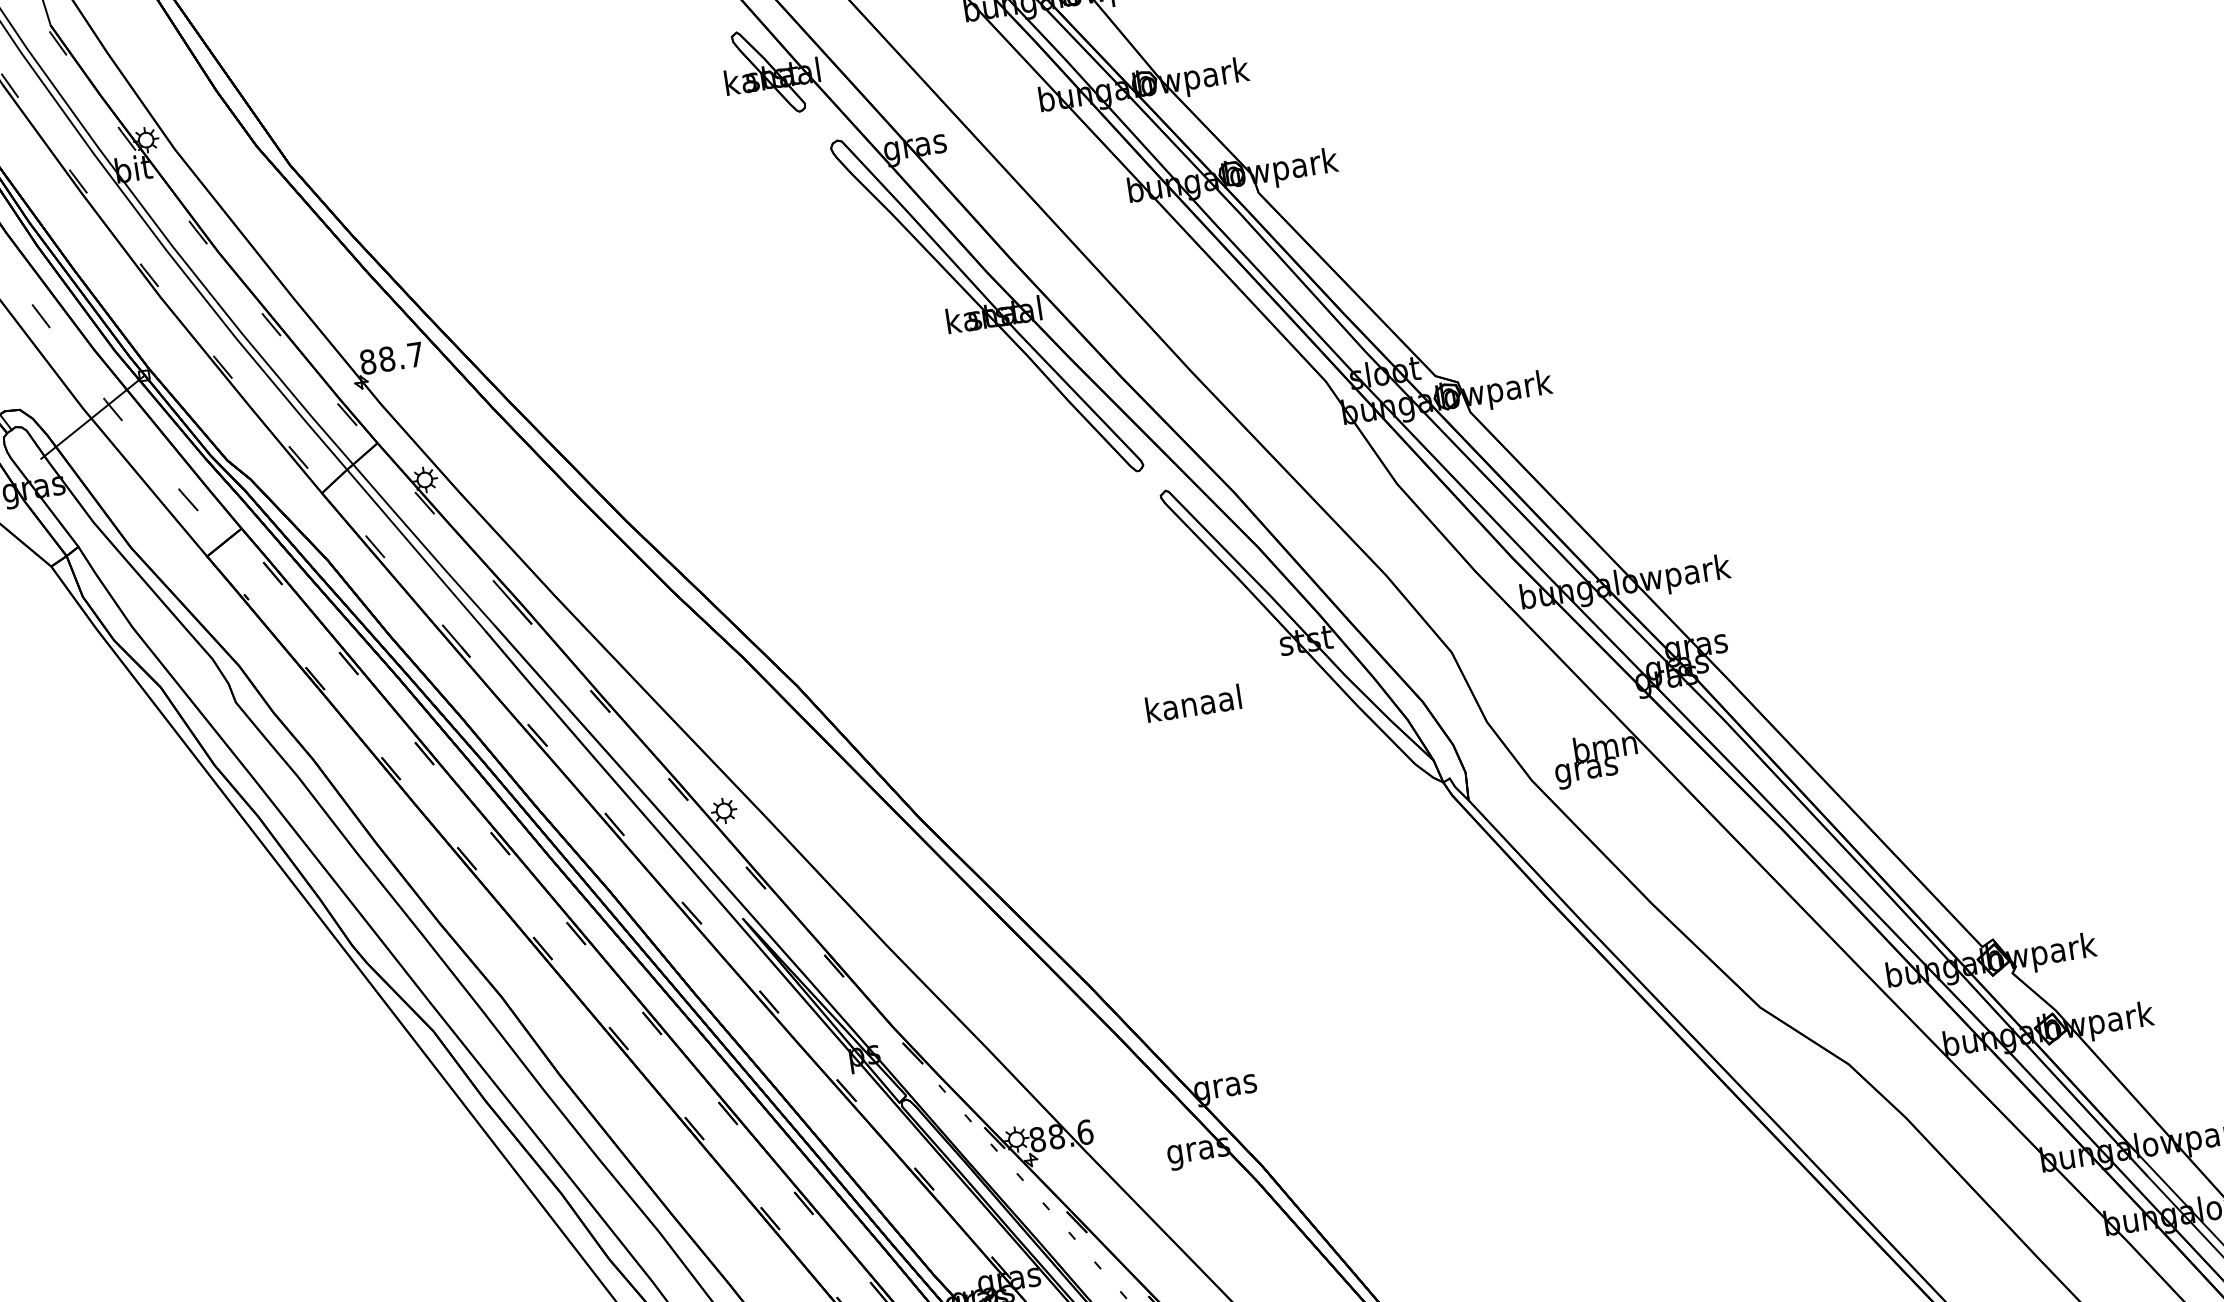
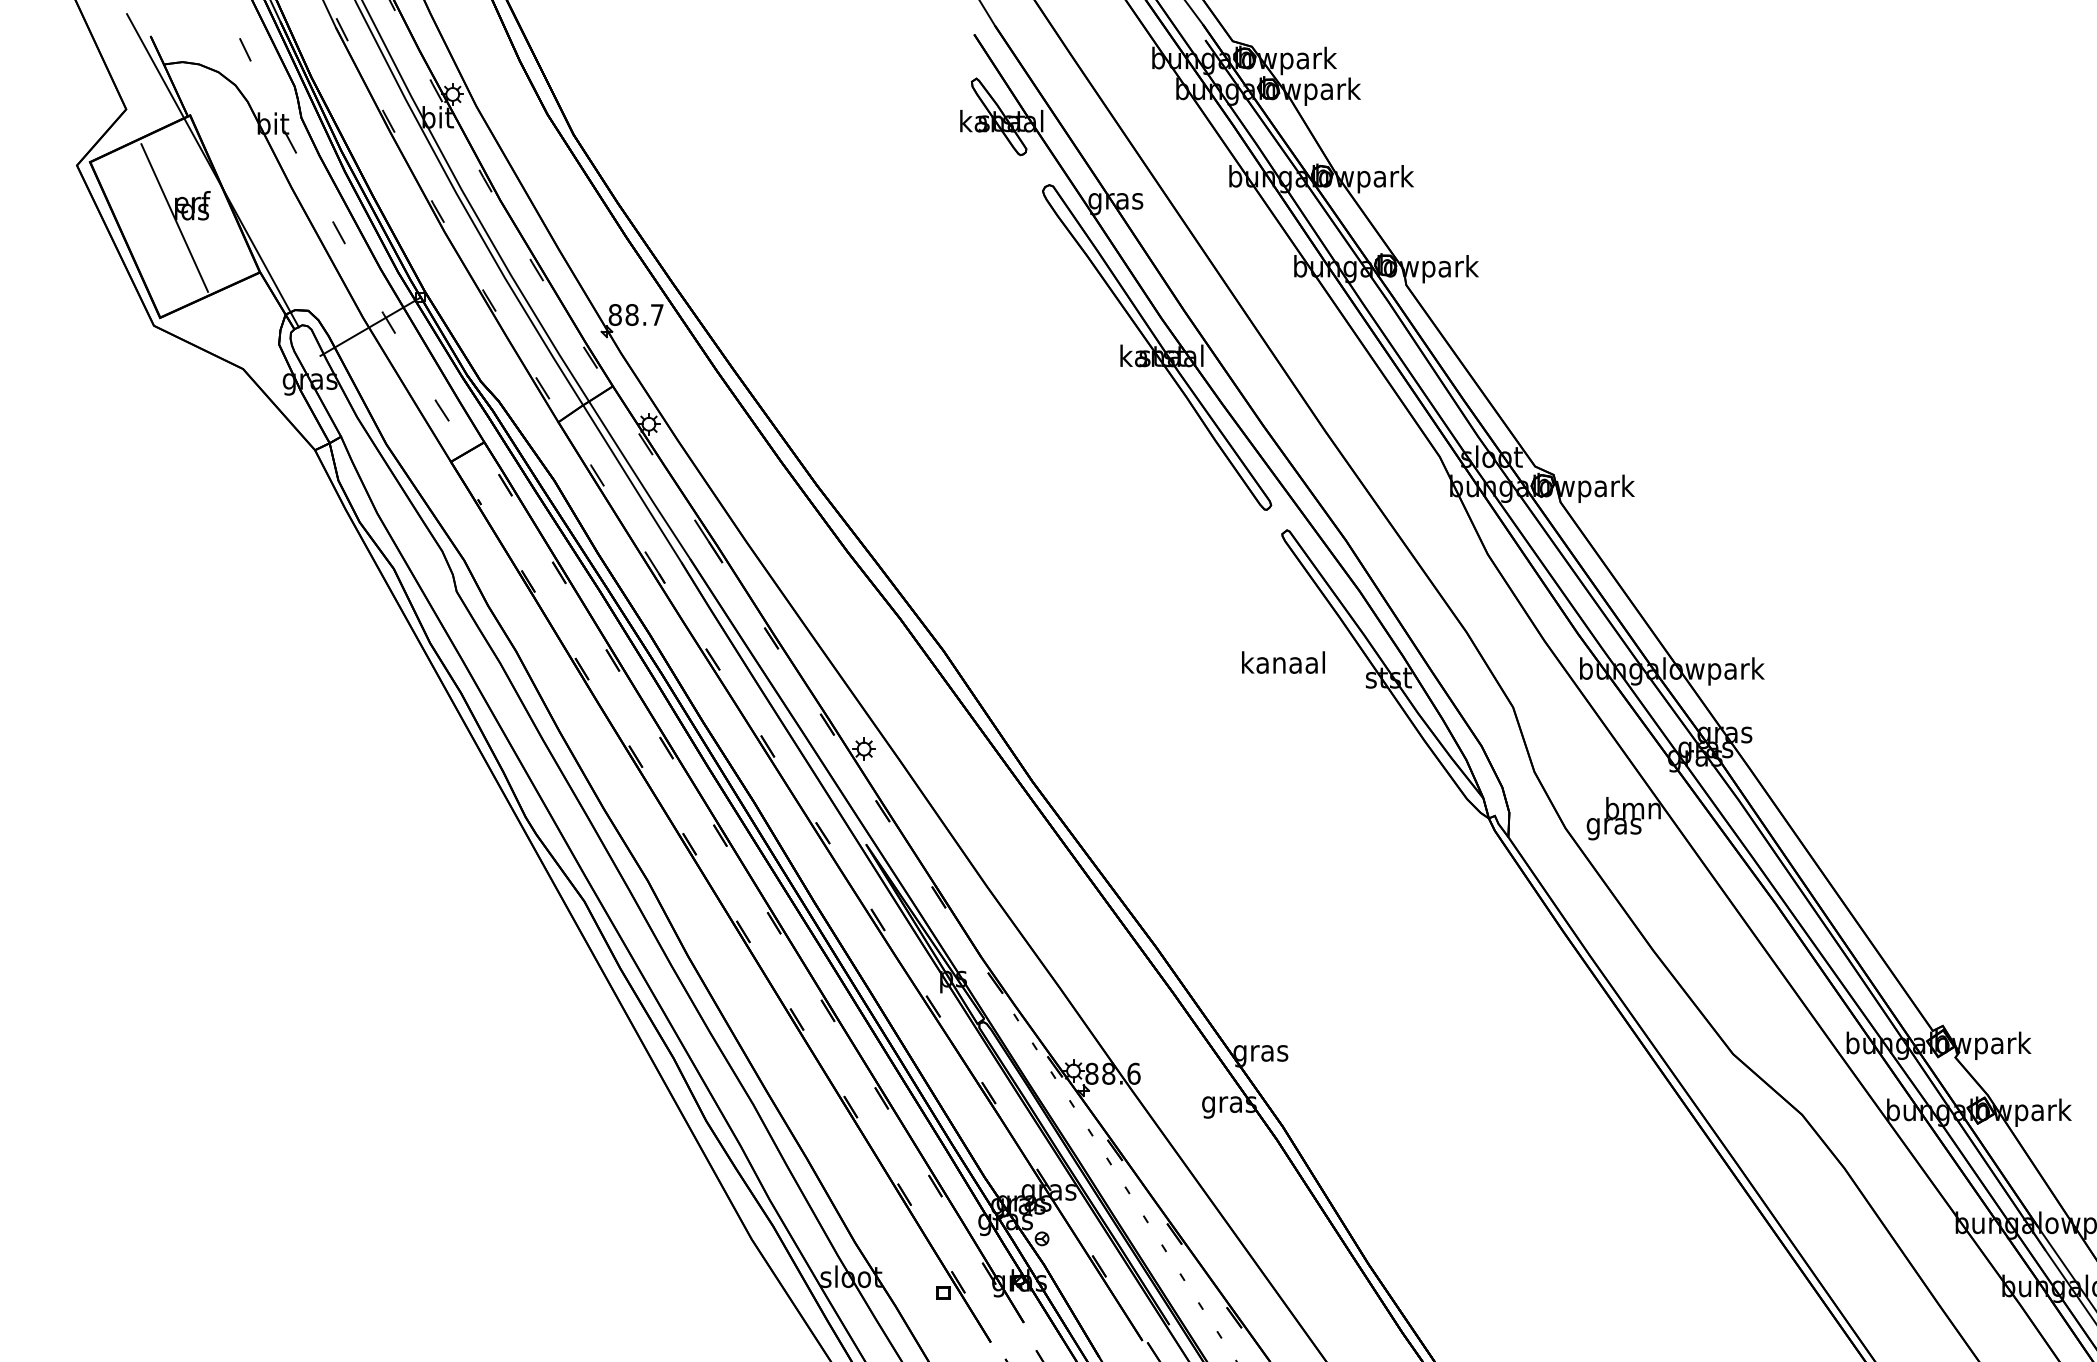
text: (1193, 703) -> (1283, 662), moved

